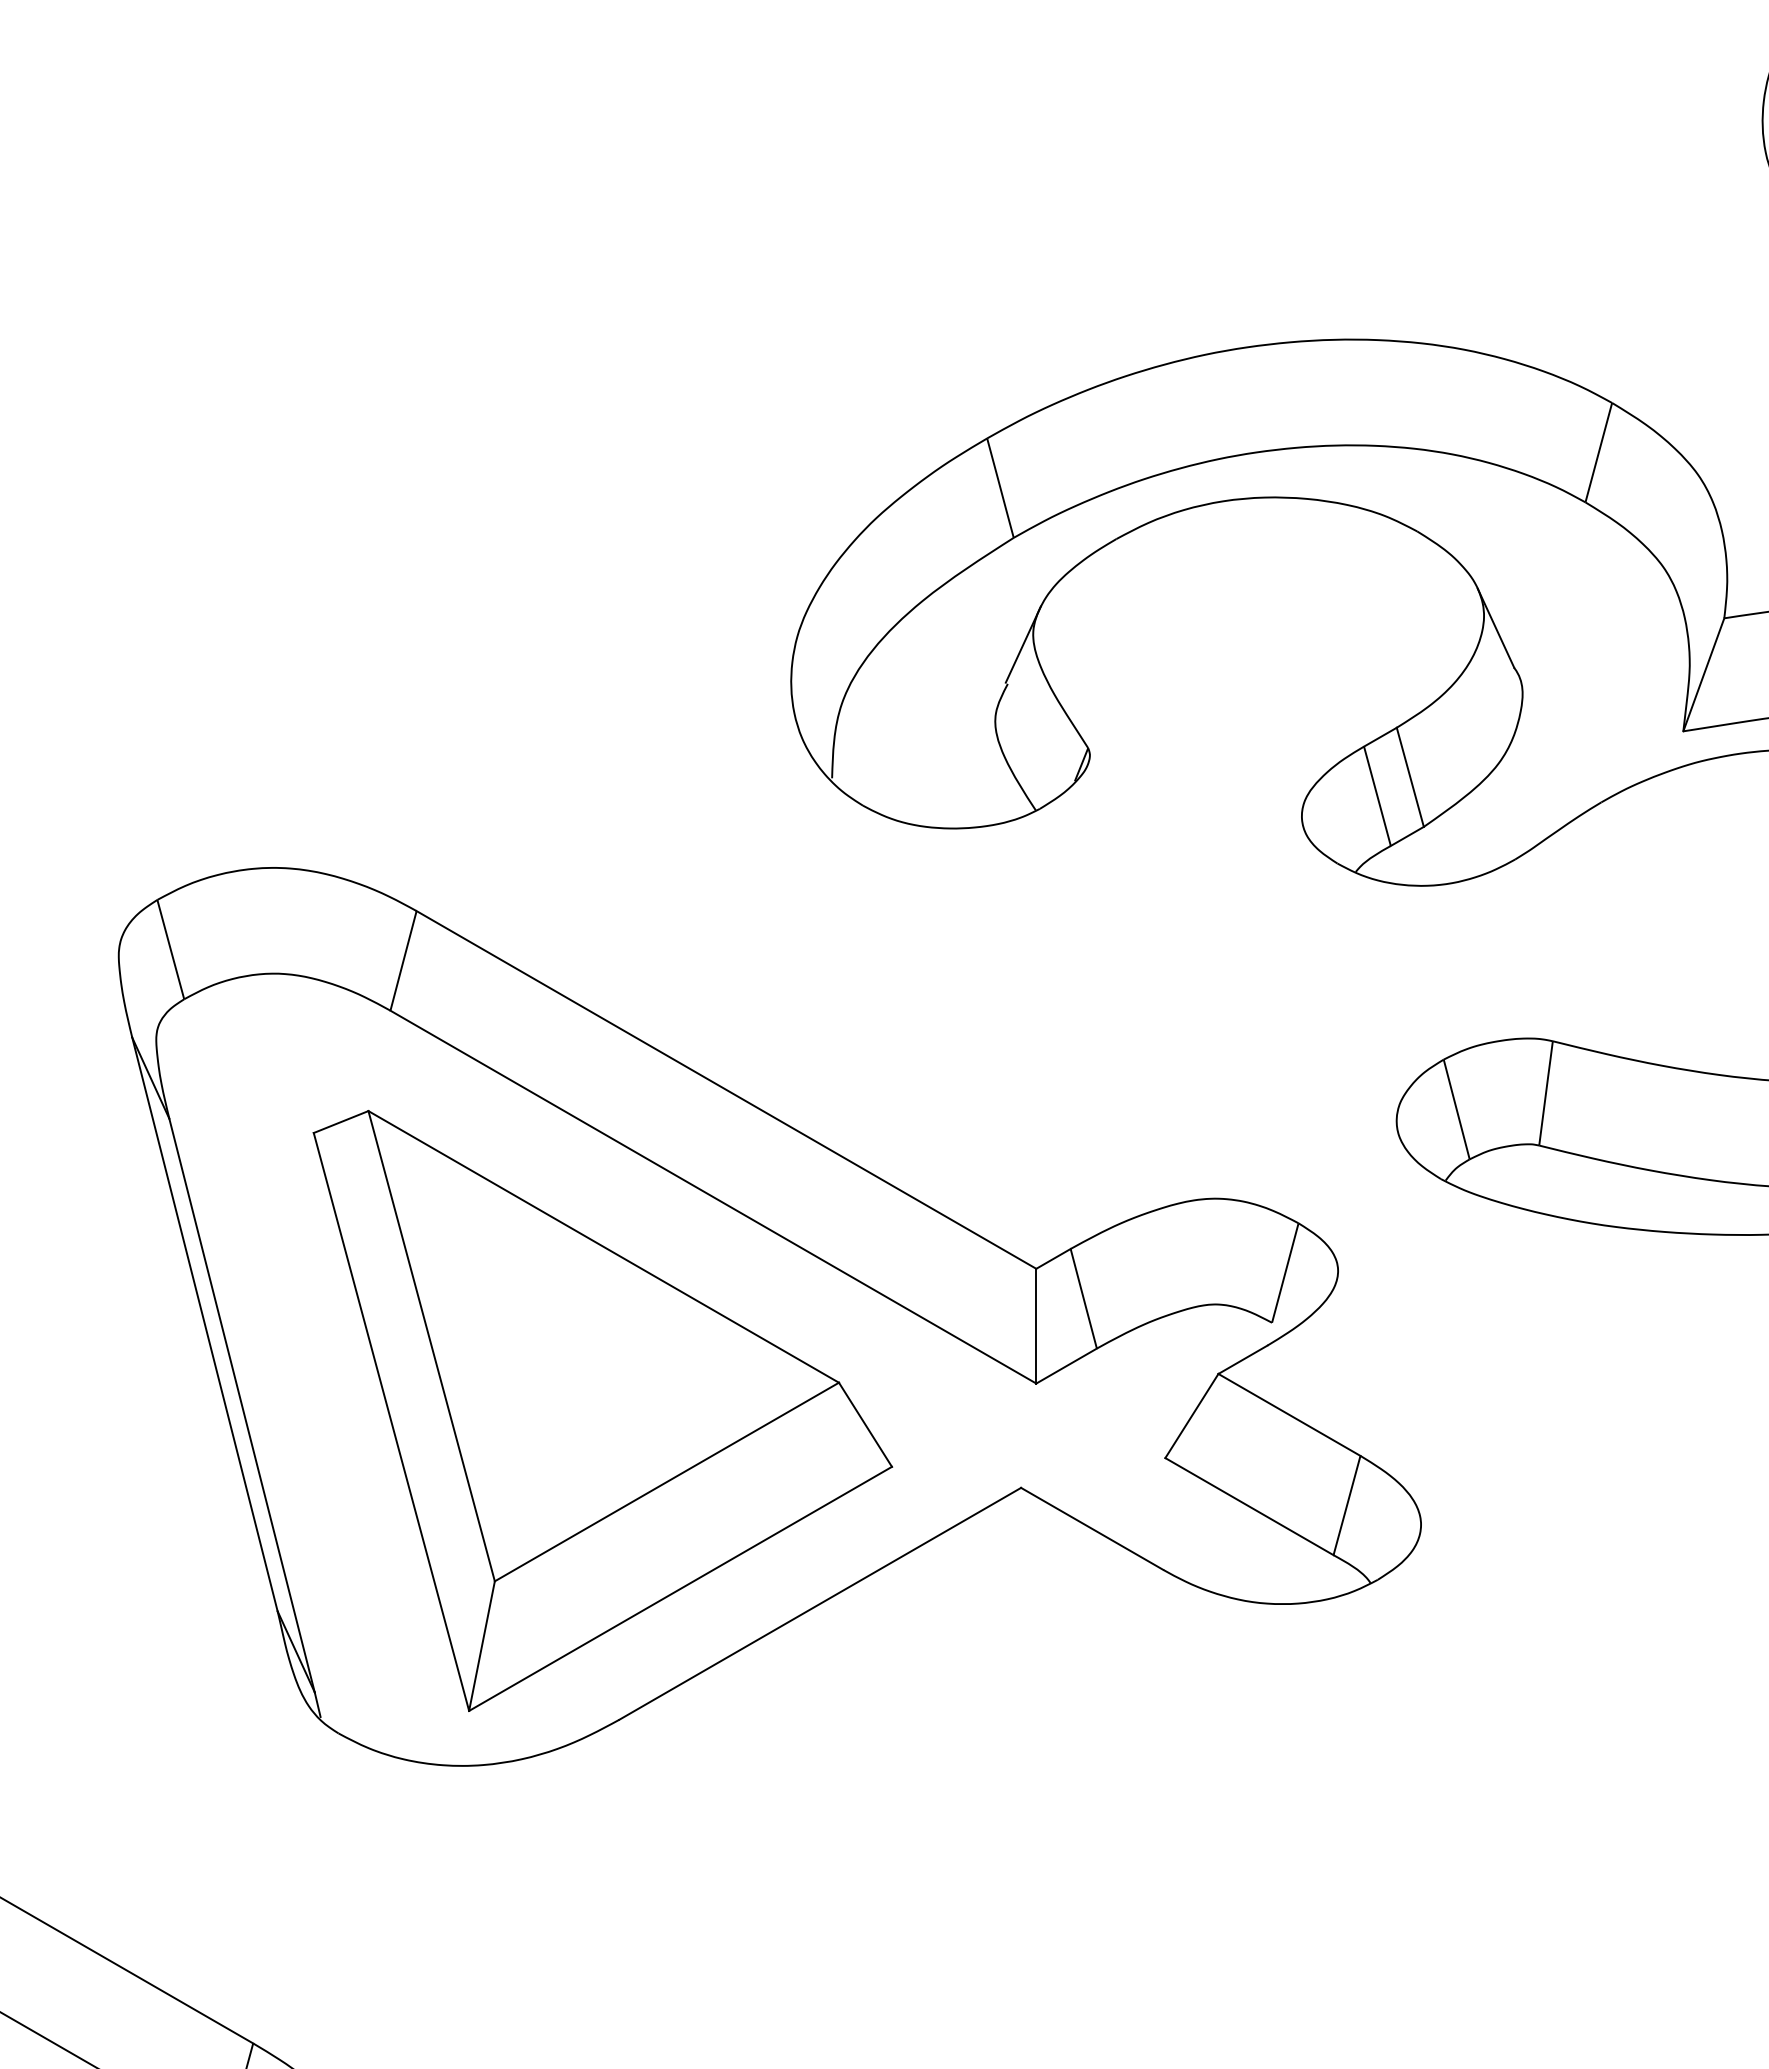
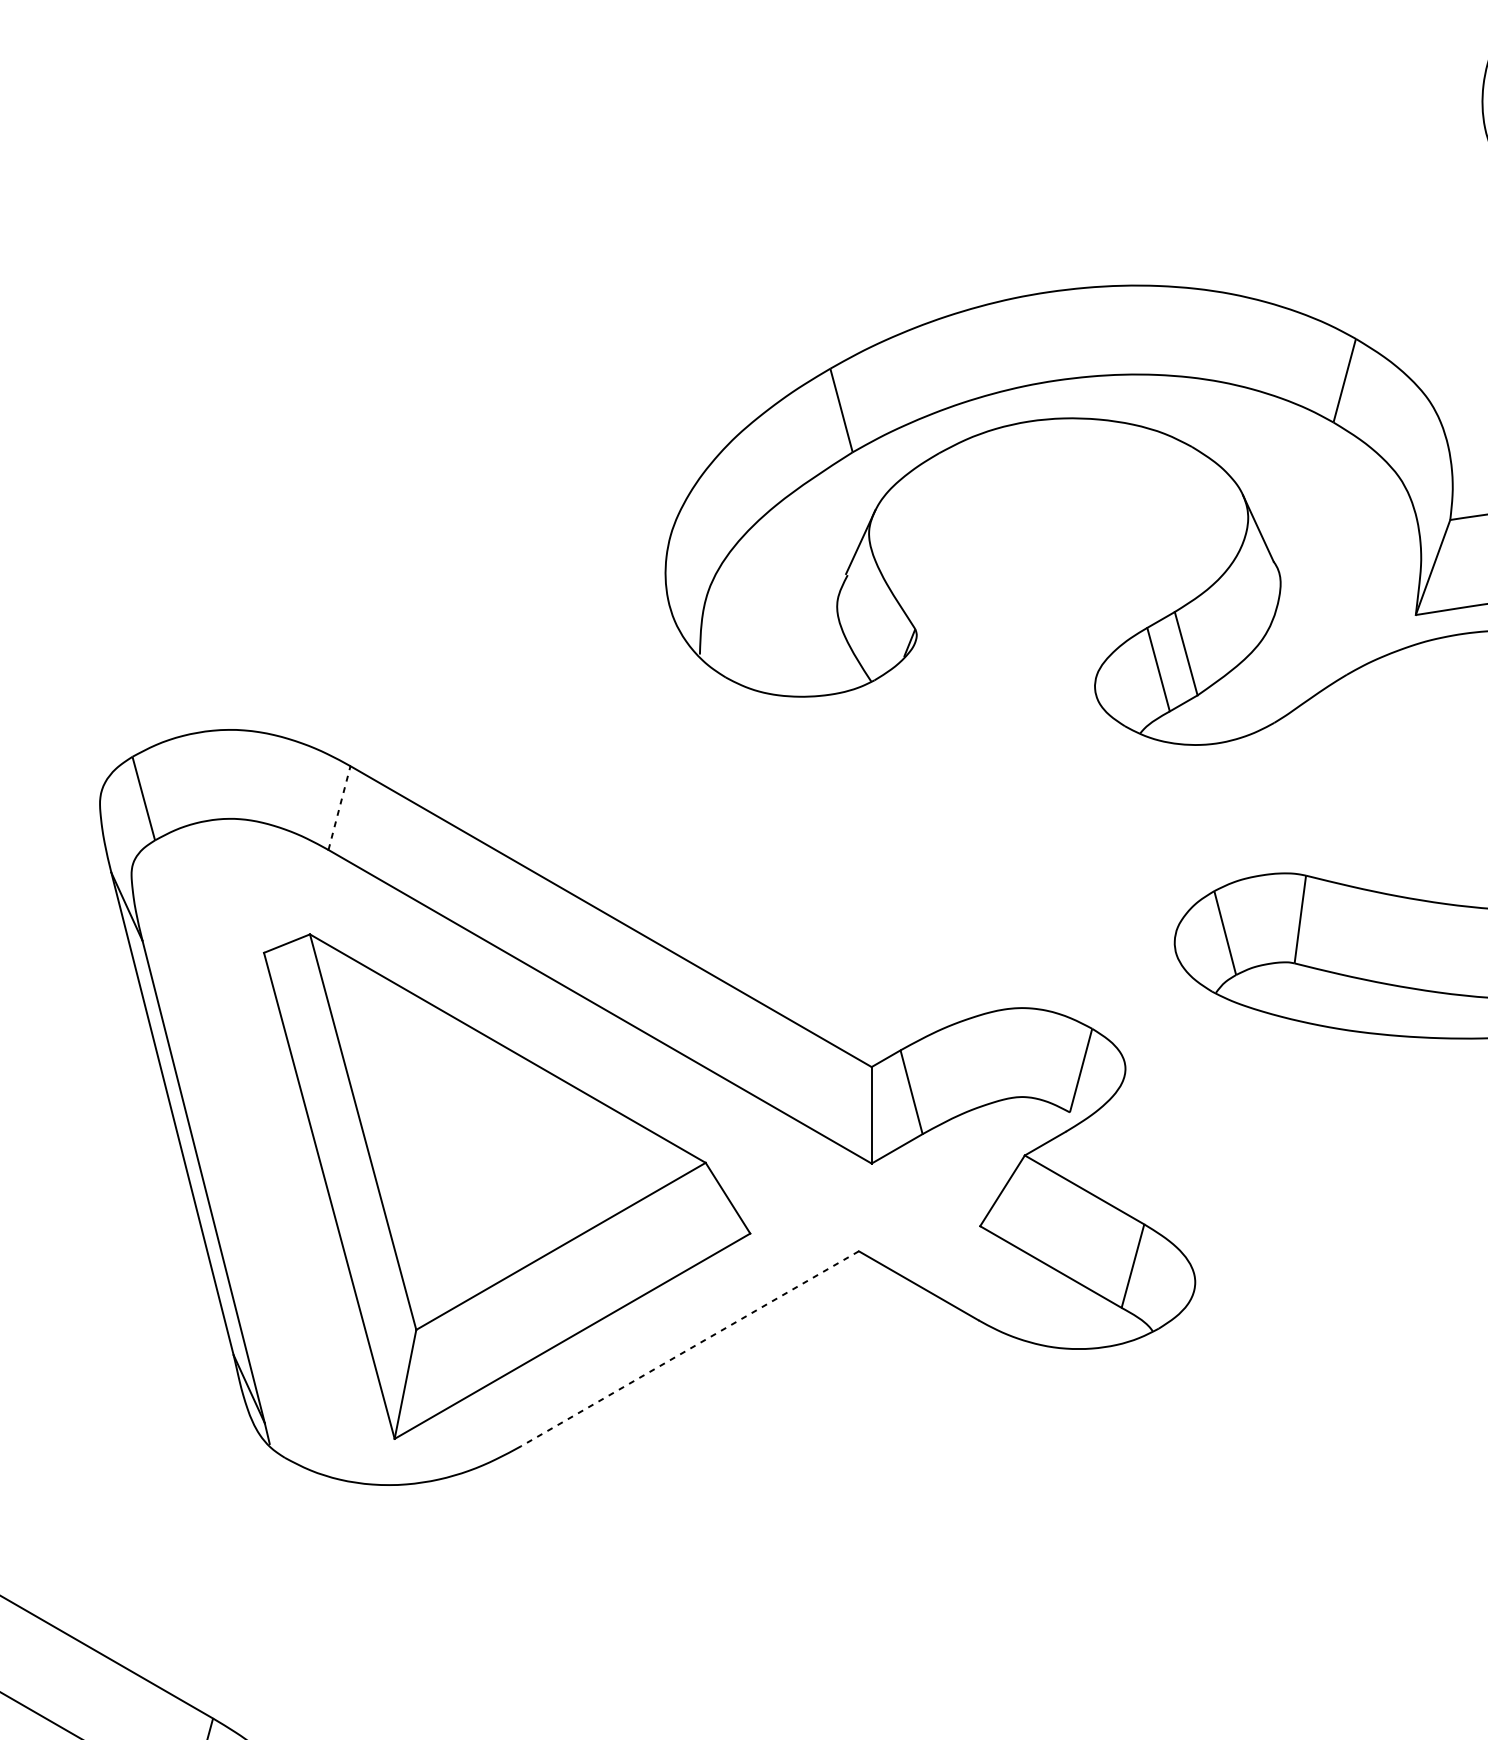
line: (403, 960) -> (339, 807), solid -> dashed
line: (820, 1603) -> (690, 1348), solid -> dashed

